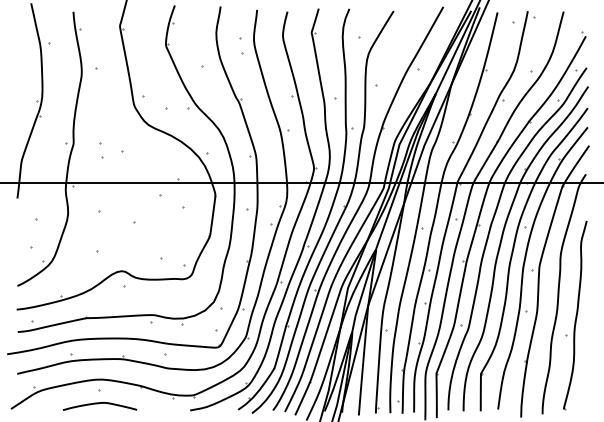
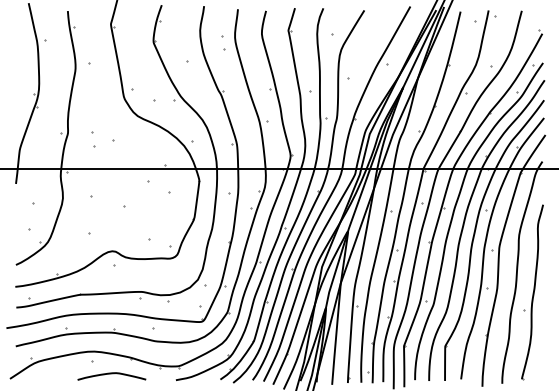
curve: (98, 404) -> (110, 374), moved

